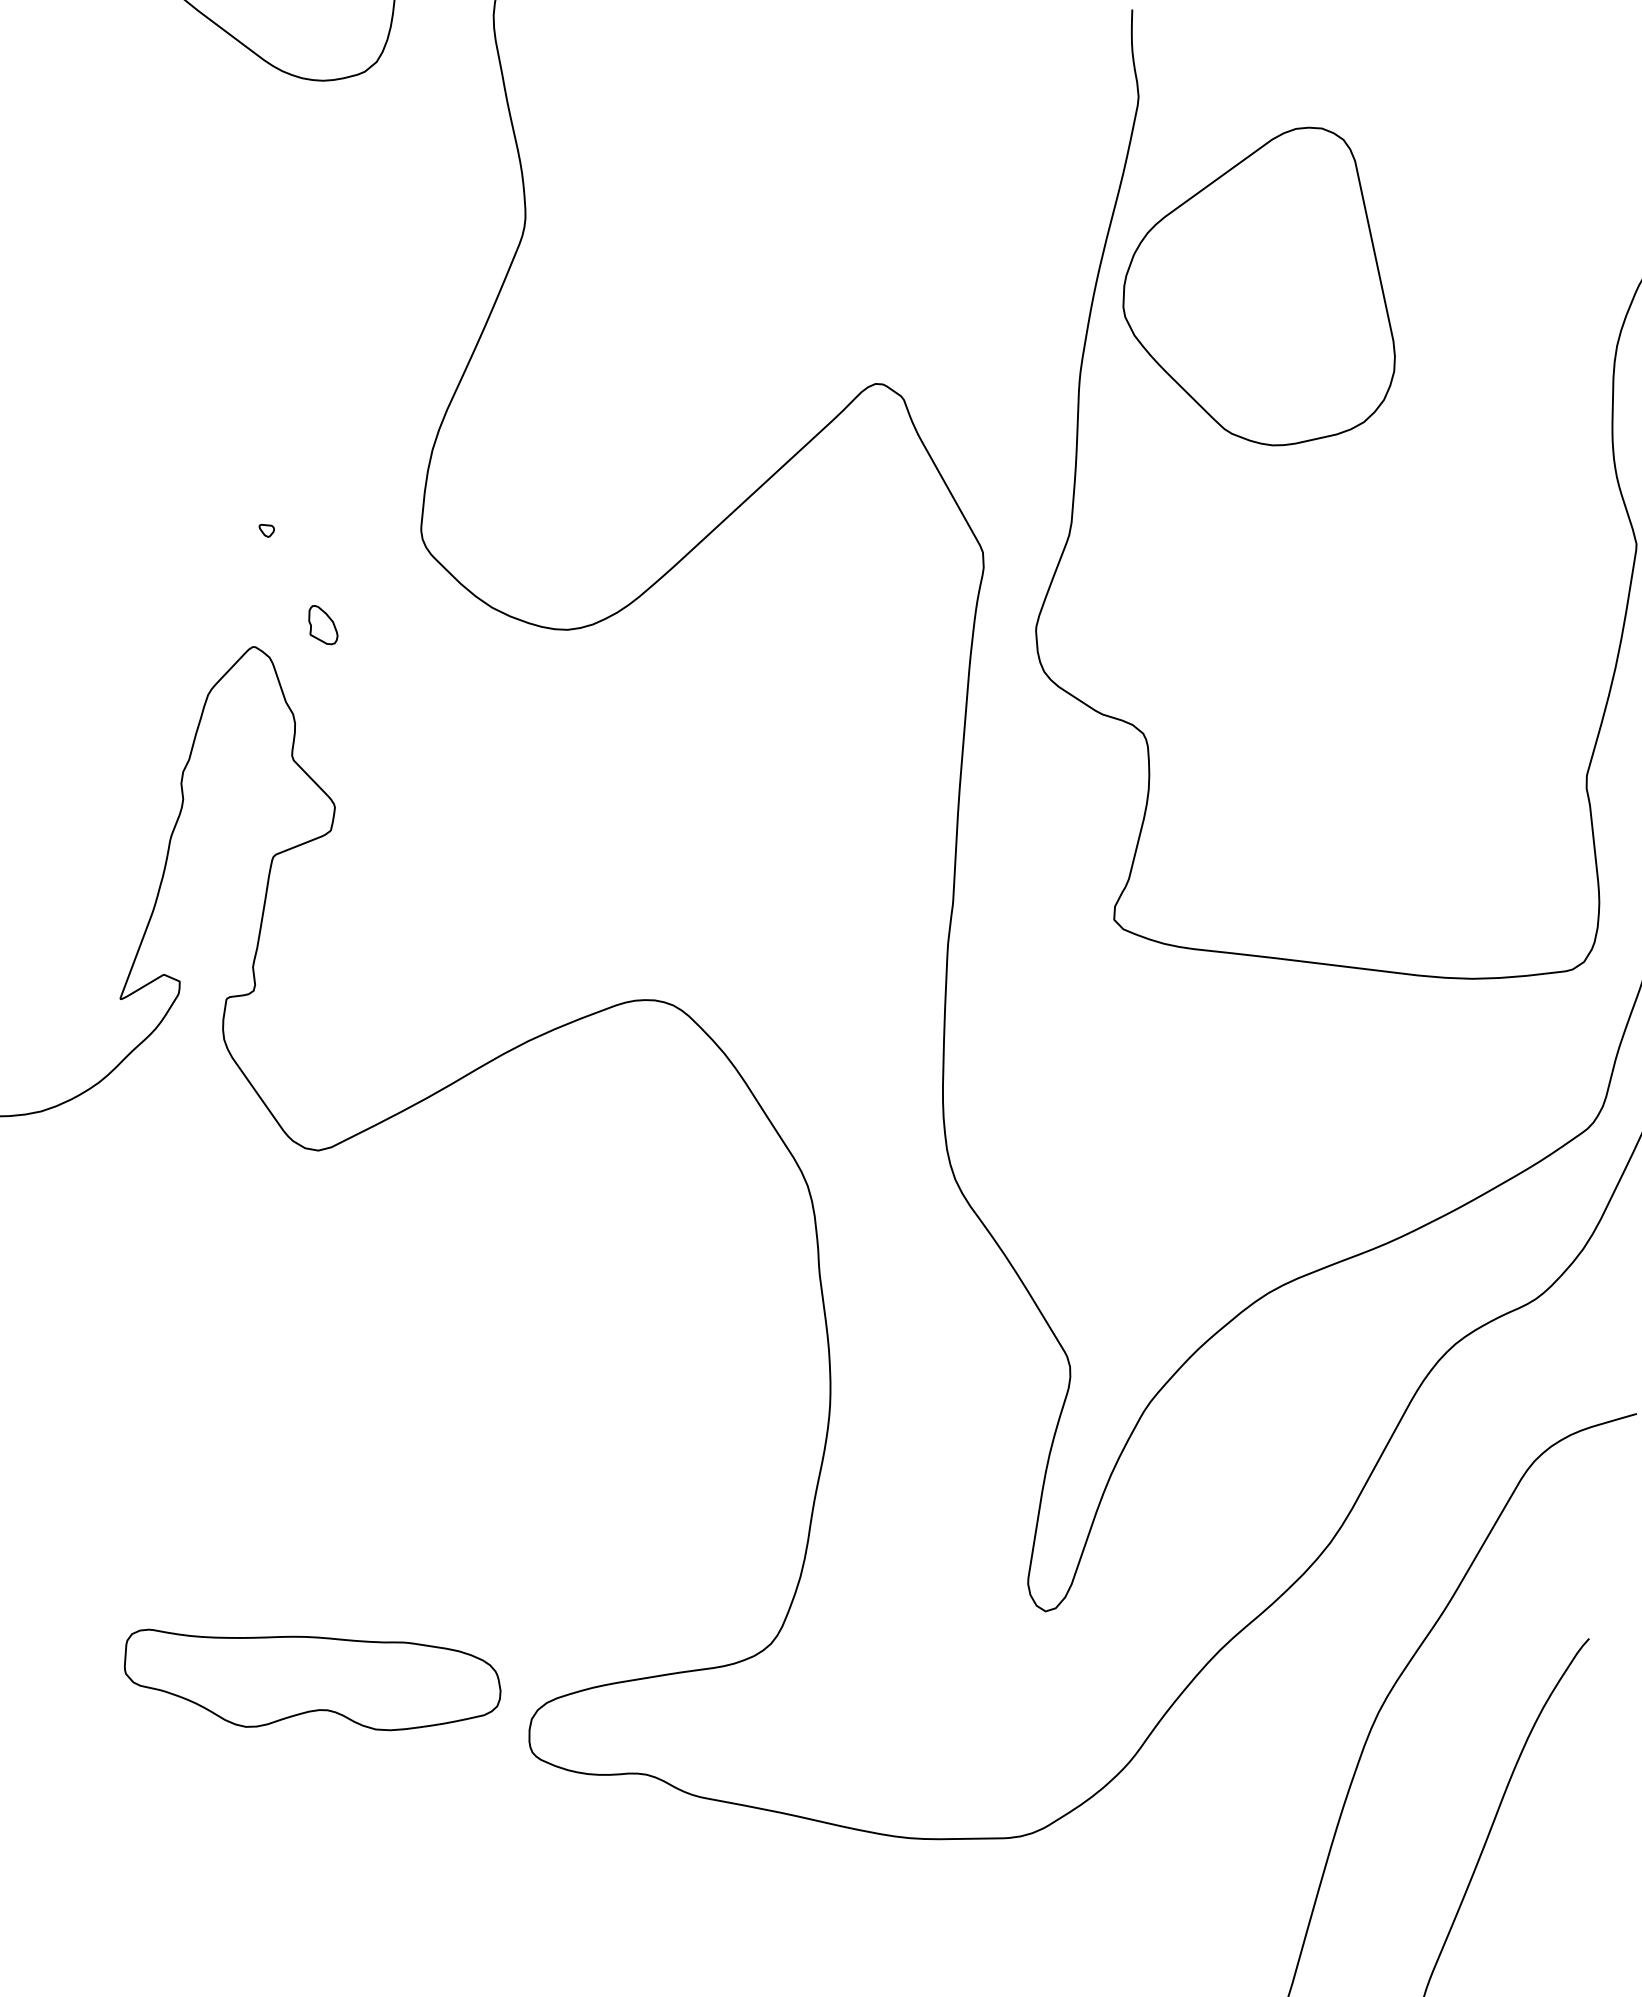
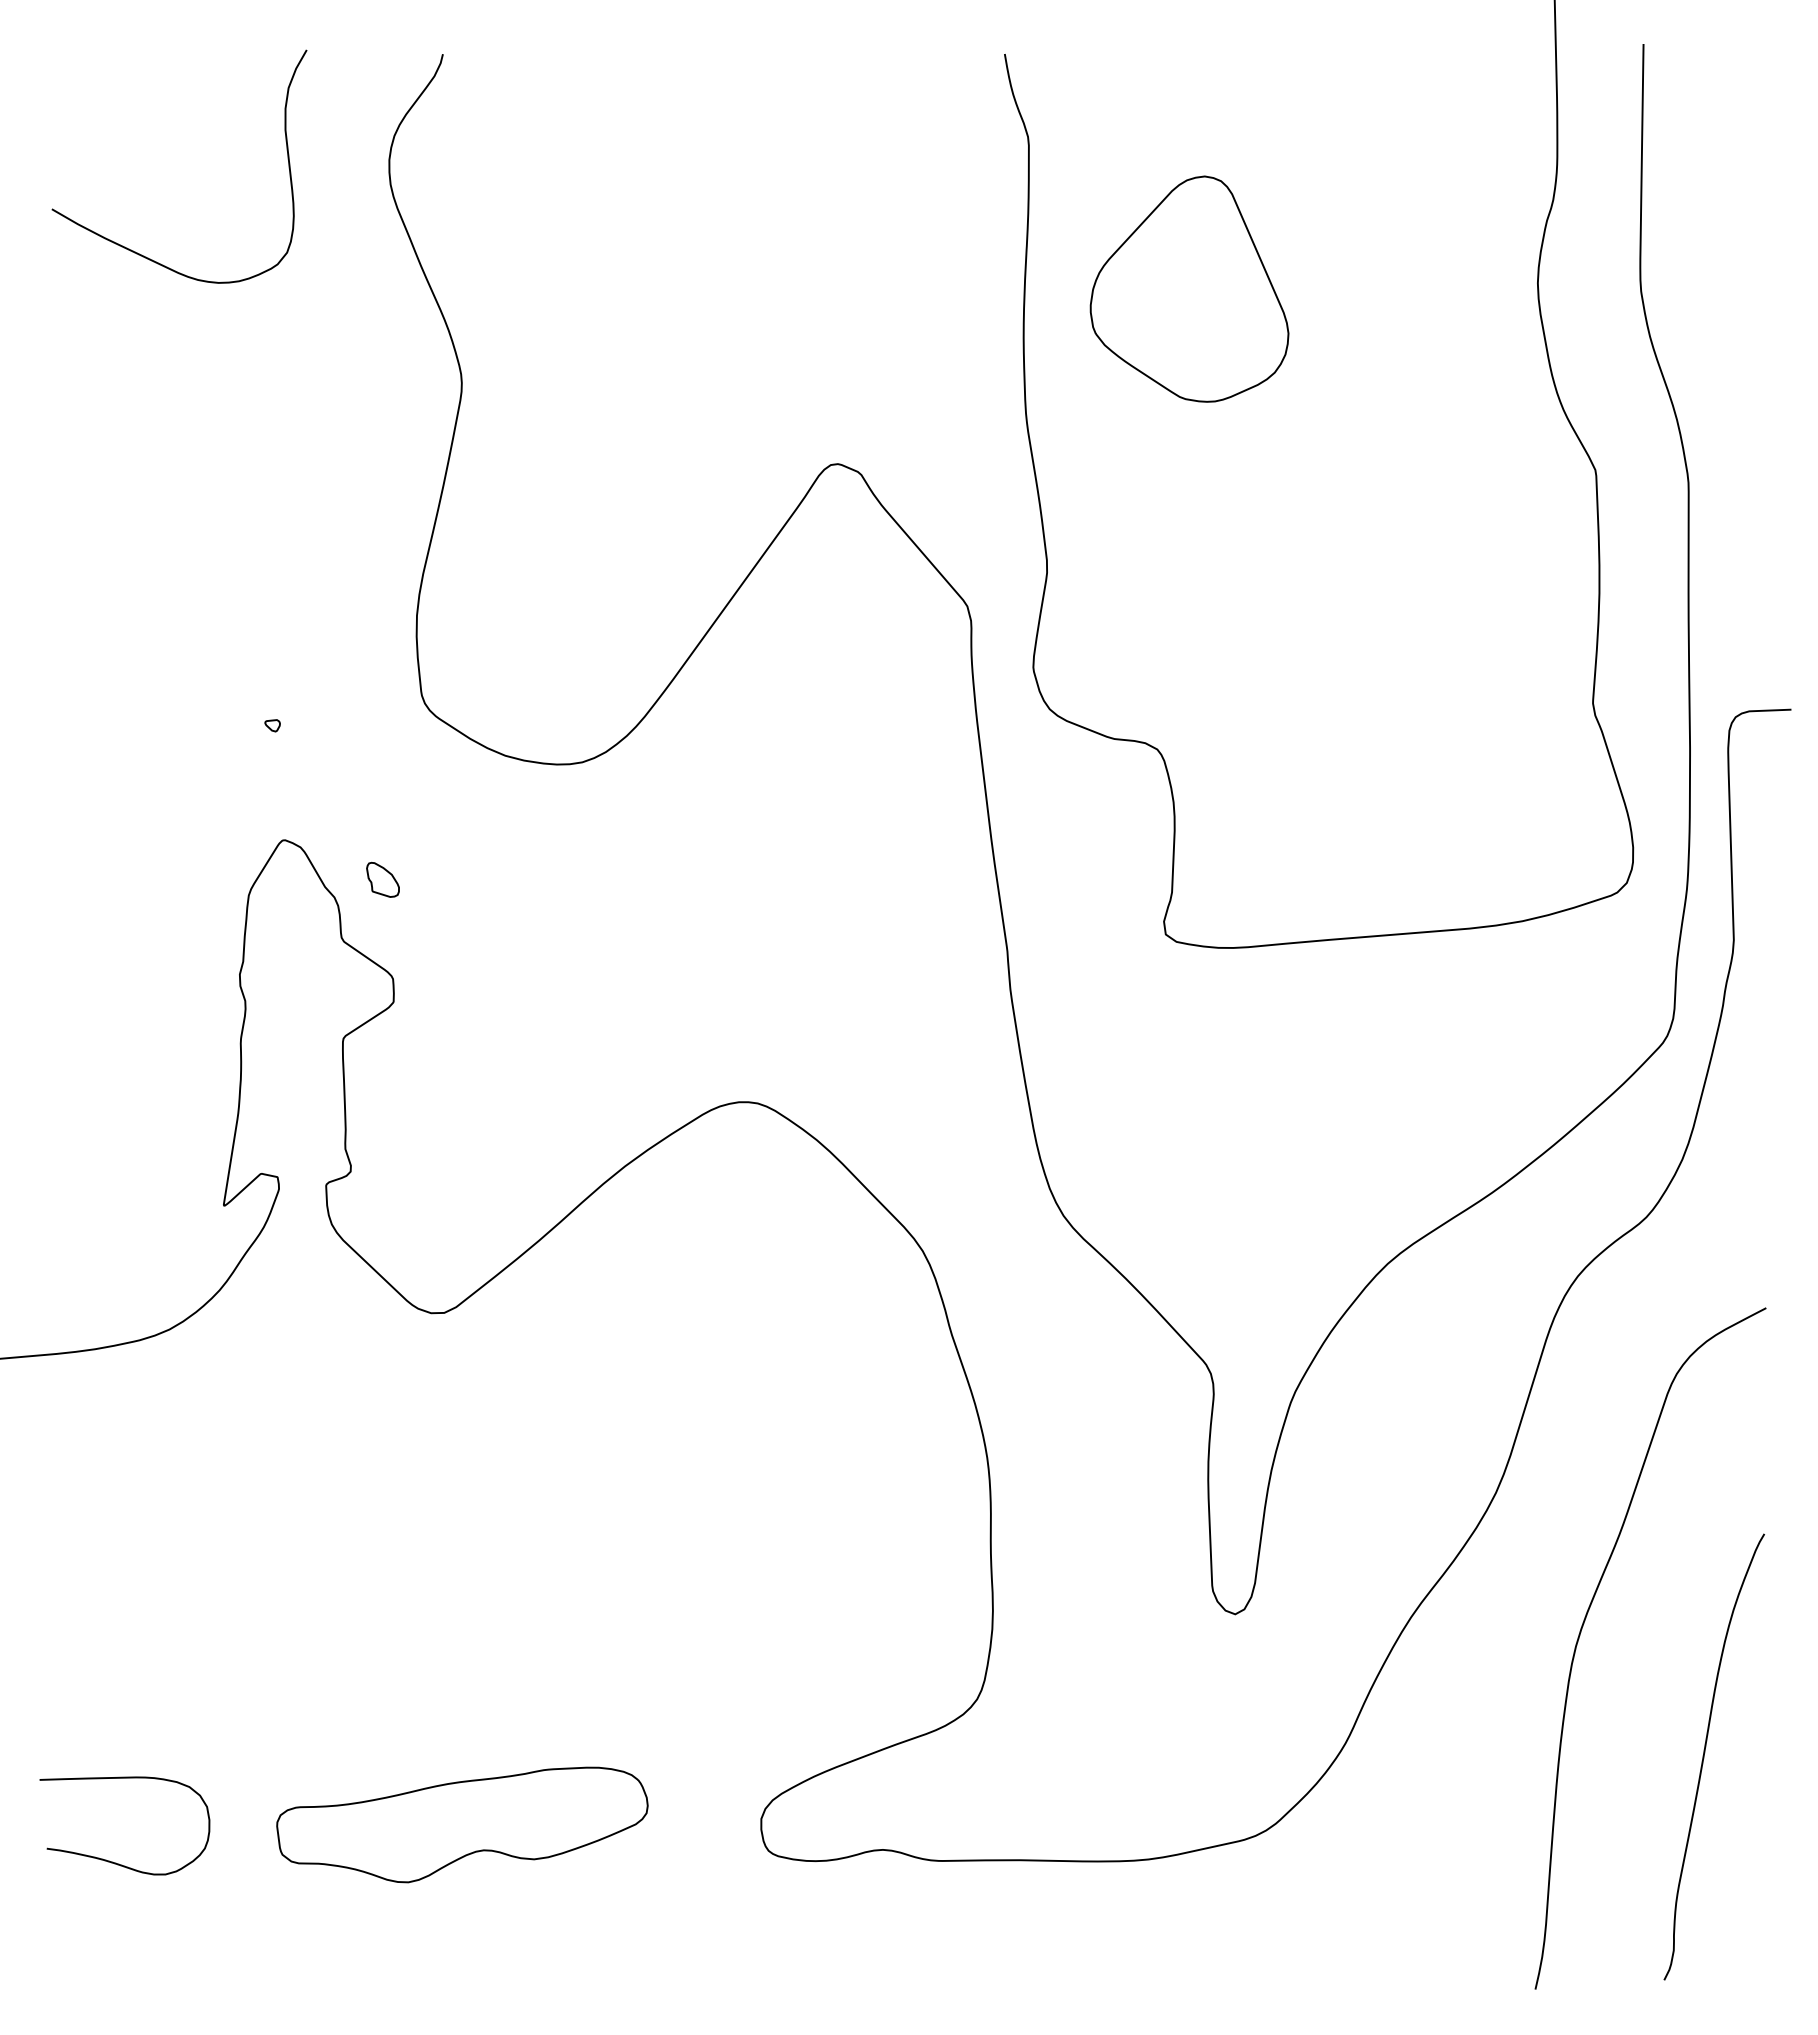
part: (1268, 280) -> (1189, 288), size x0.71
part: (322, 624) -> (382, 879), moved
part: (311, 1680) -> (462, 1824), moved

